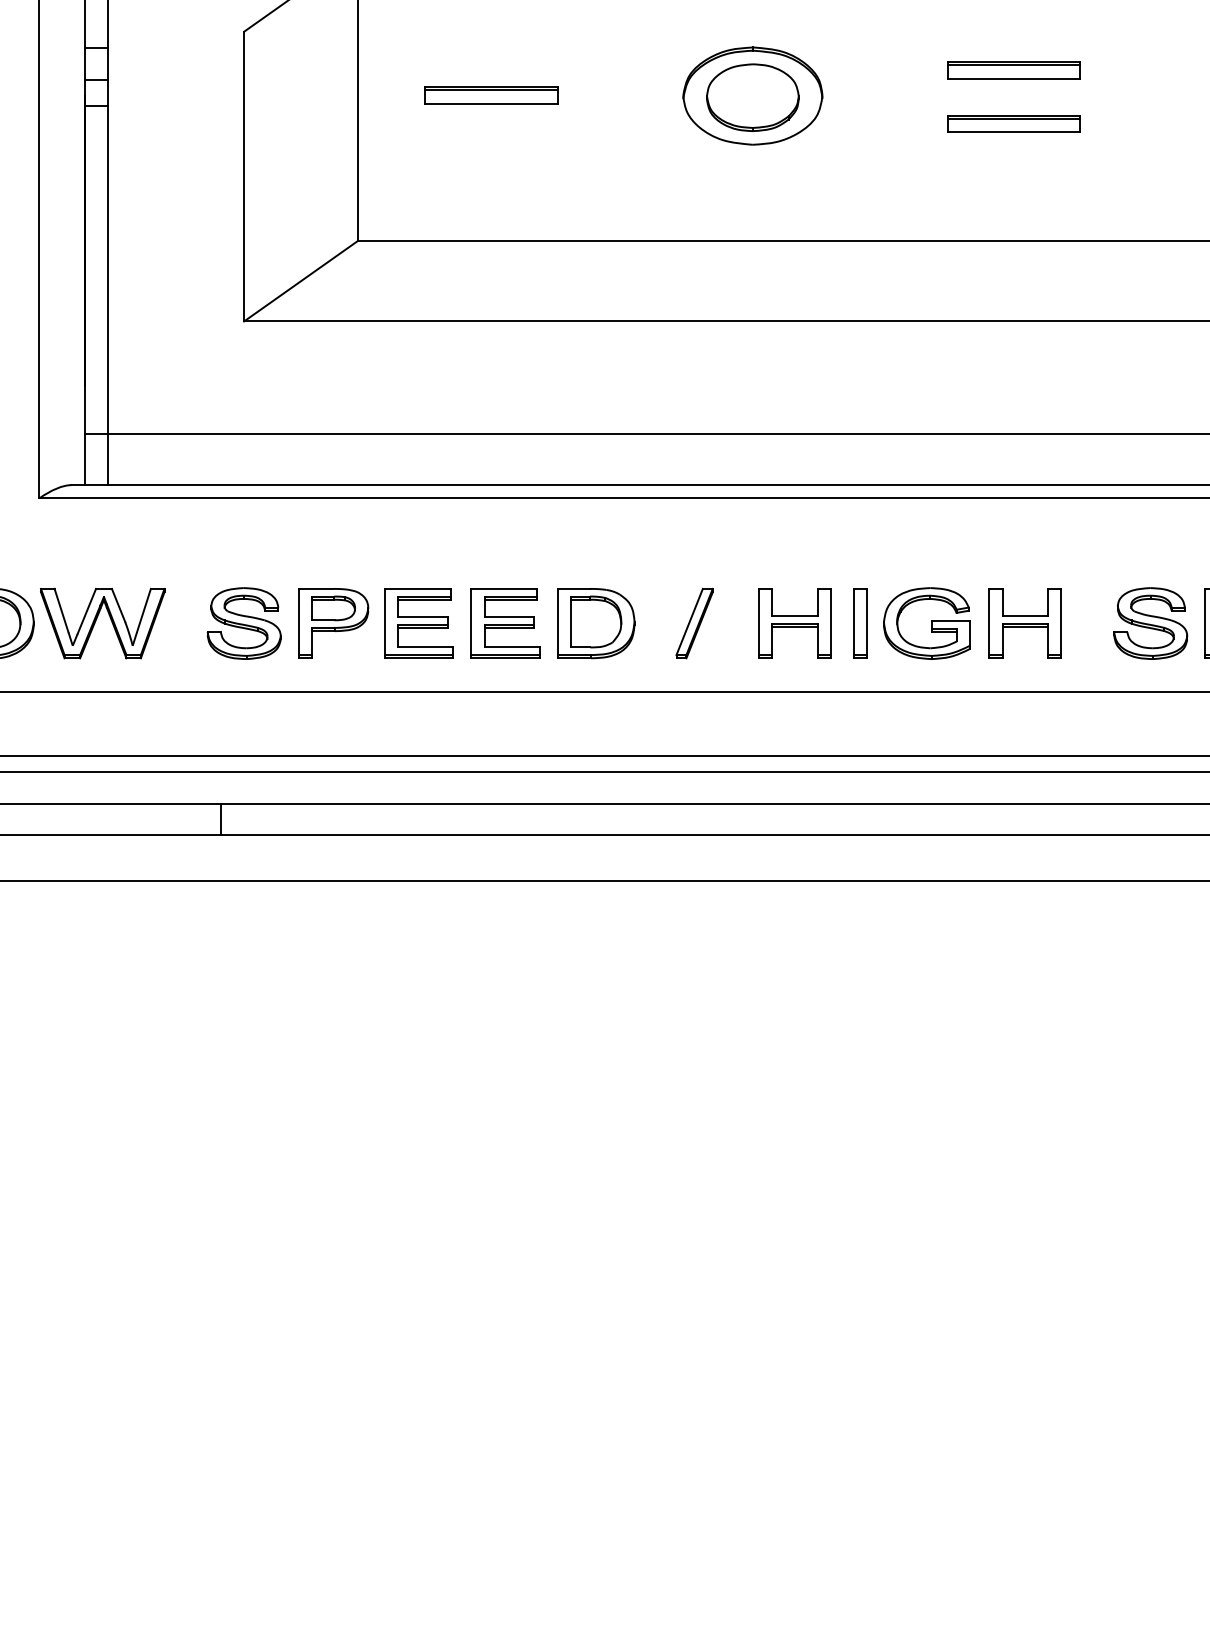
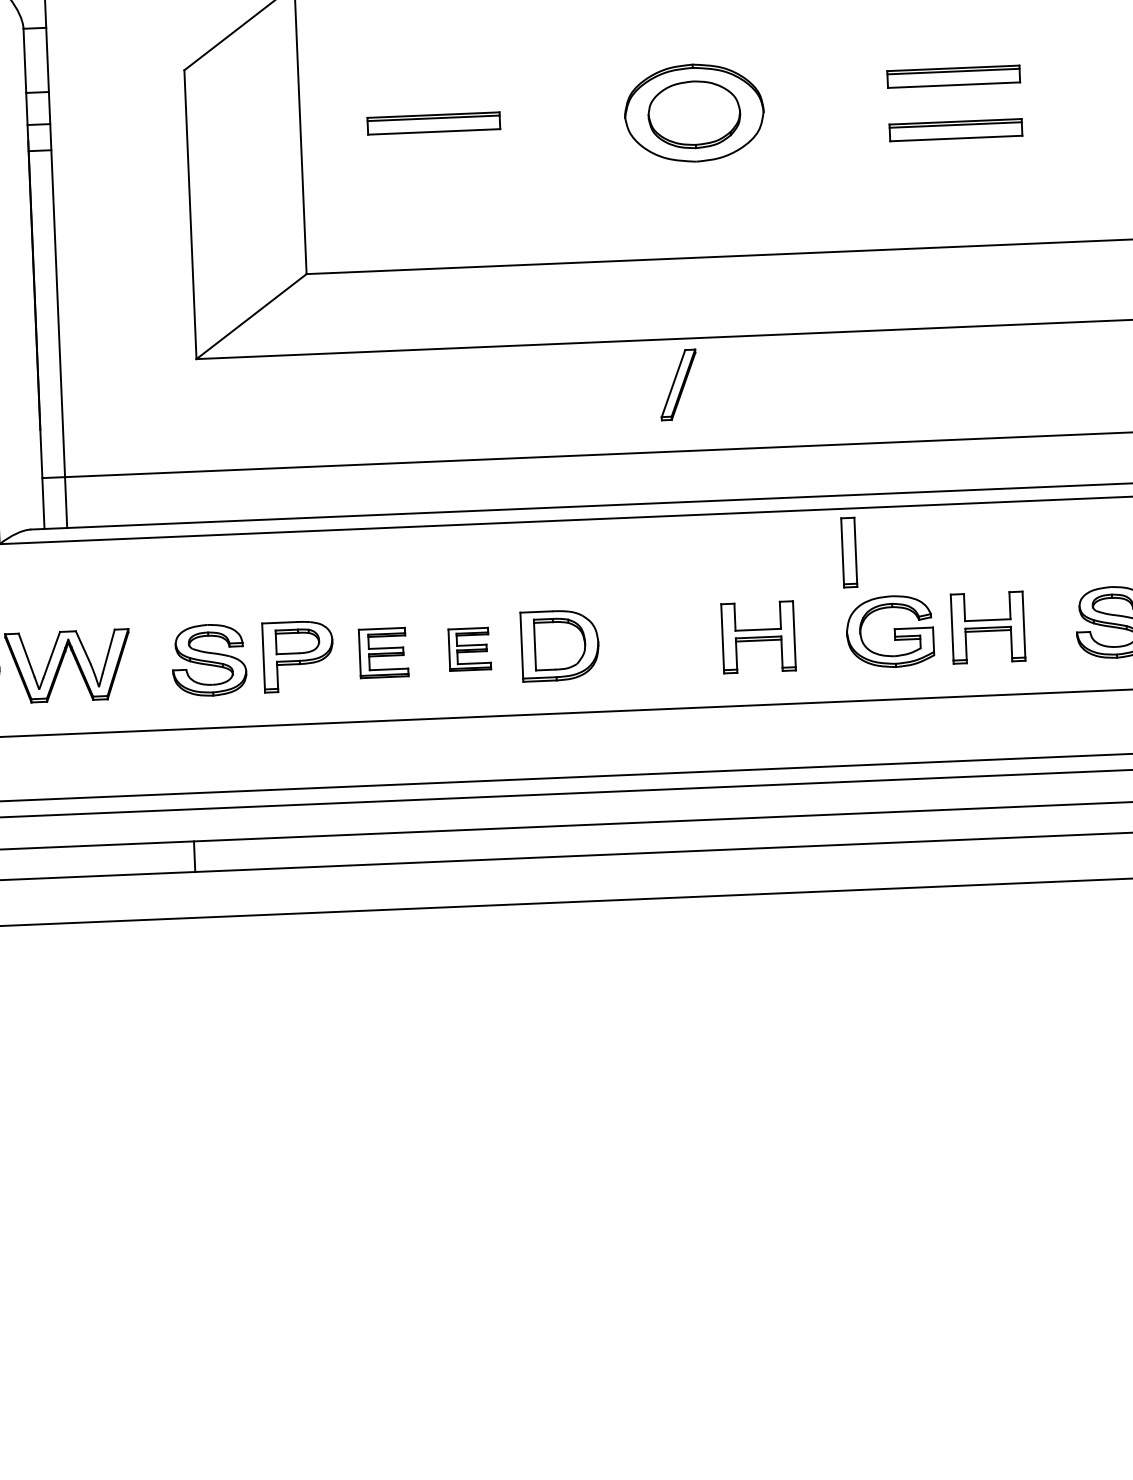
part: (418, 623) -> (382, 652), size x0.7
part: (505, 623) -> (469, 649), size x0.6
part: (694, 623) -> (678, 384), moved
part: (860, 623) -> (849, 552), moved

